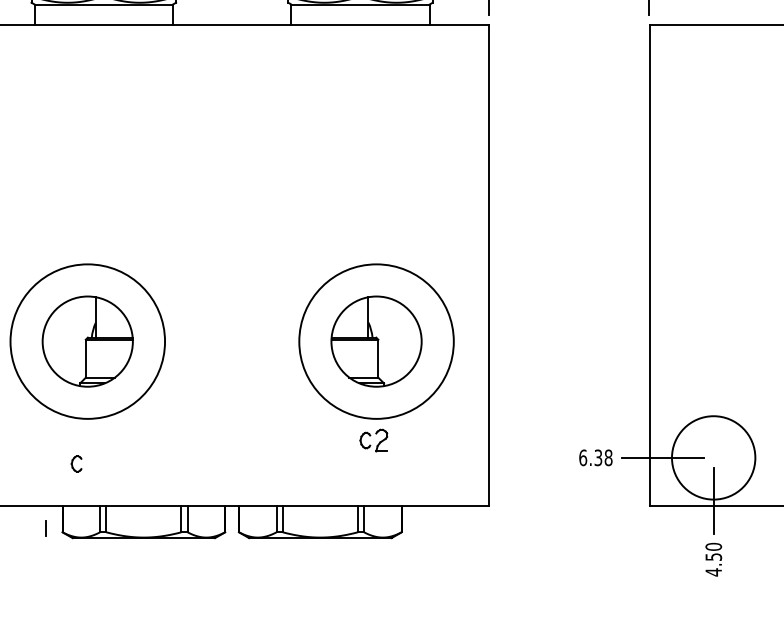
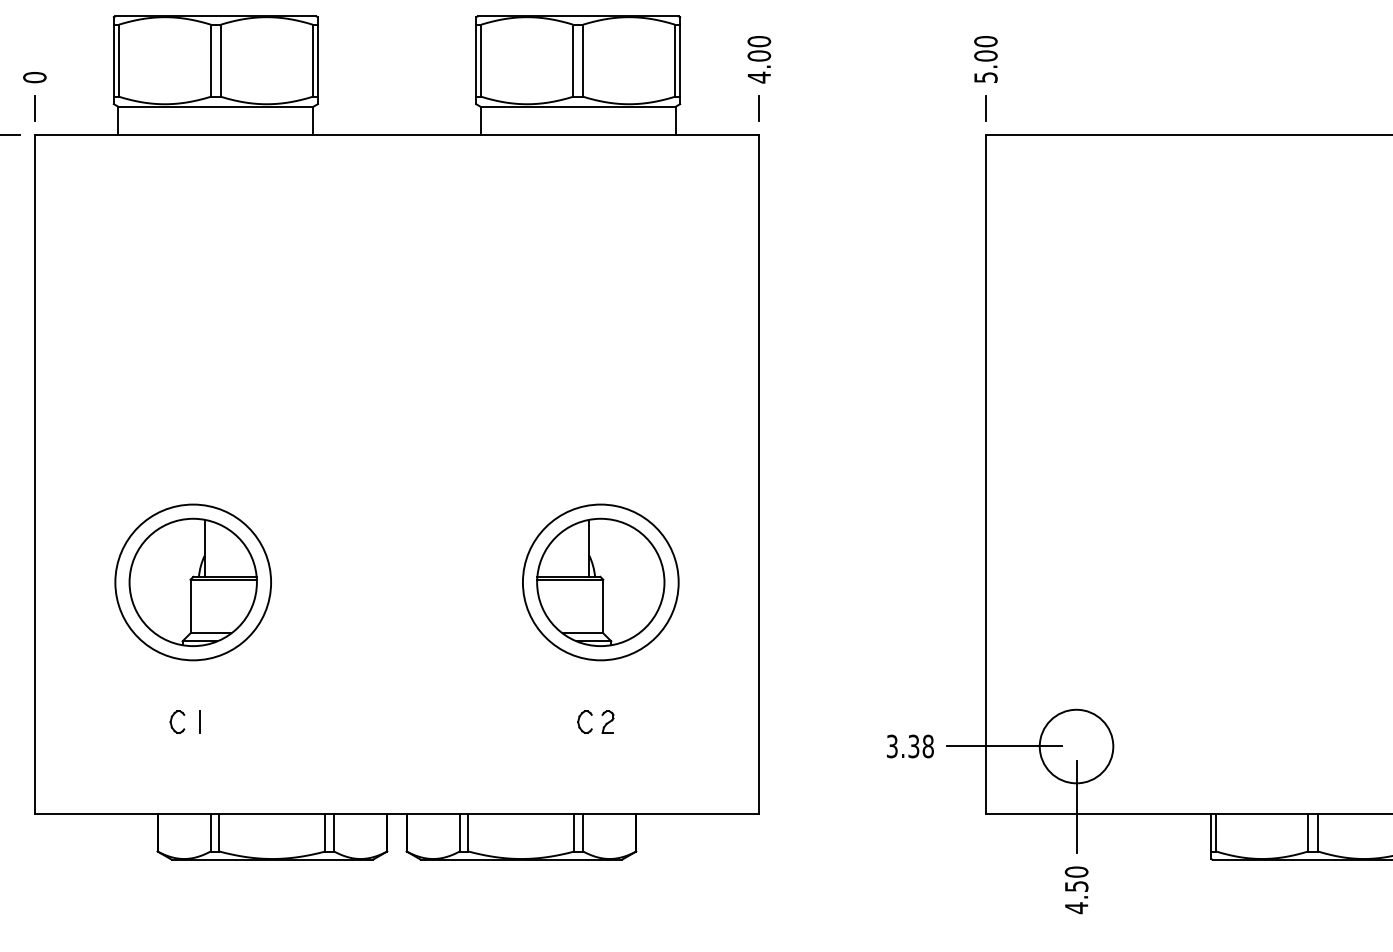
circle: (87, 341) -> (193, 582), size x0.71
circle: (376, 341) -> (600, 582), size x0.71
part: (381, 440) -> (607, 721), size x0.71
text: (583, 457) -> (892, 746), 6.38 -> 3.38
circle: (713, 457) -> (1076, 746), size x0.62
part: (76, 463) -> (177, 721), moved
line: (45, 528) -> (199, 721), moved

